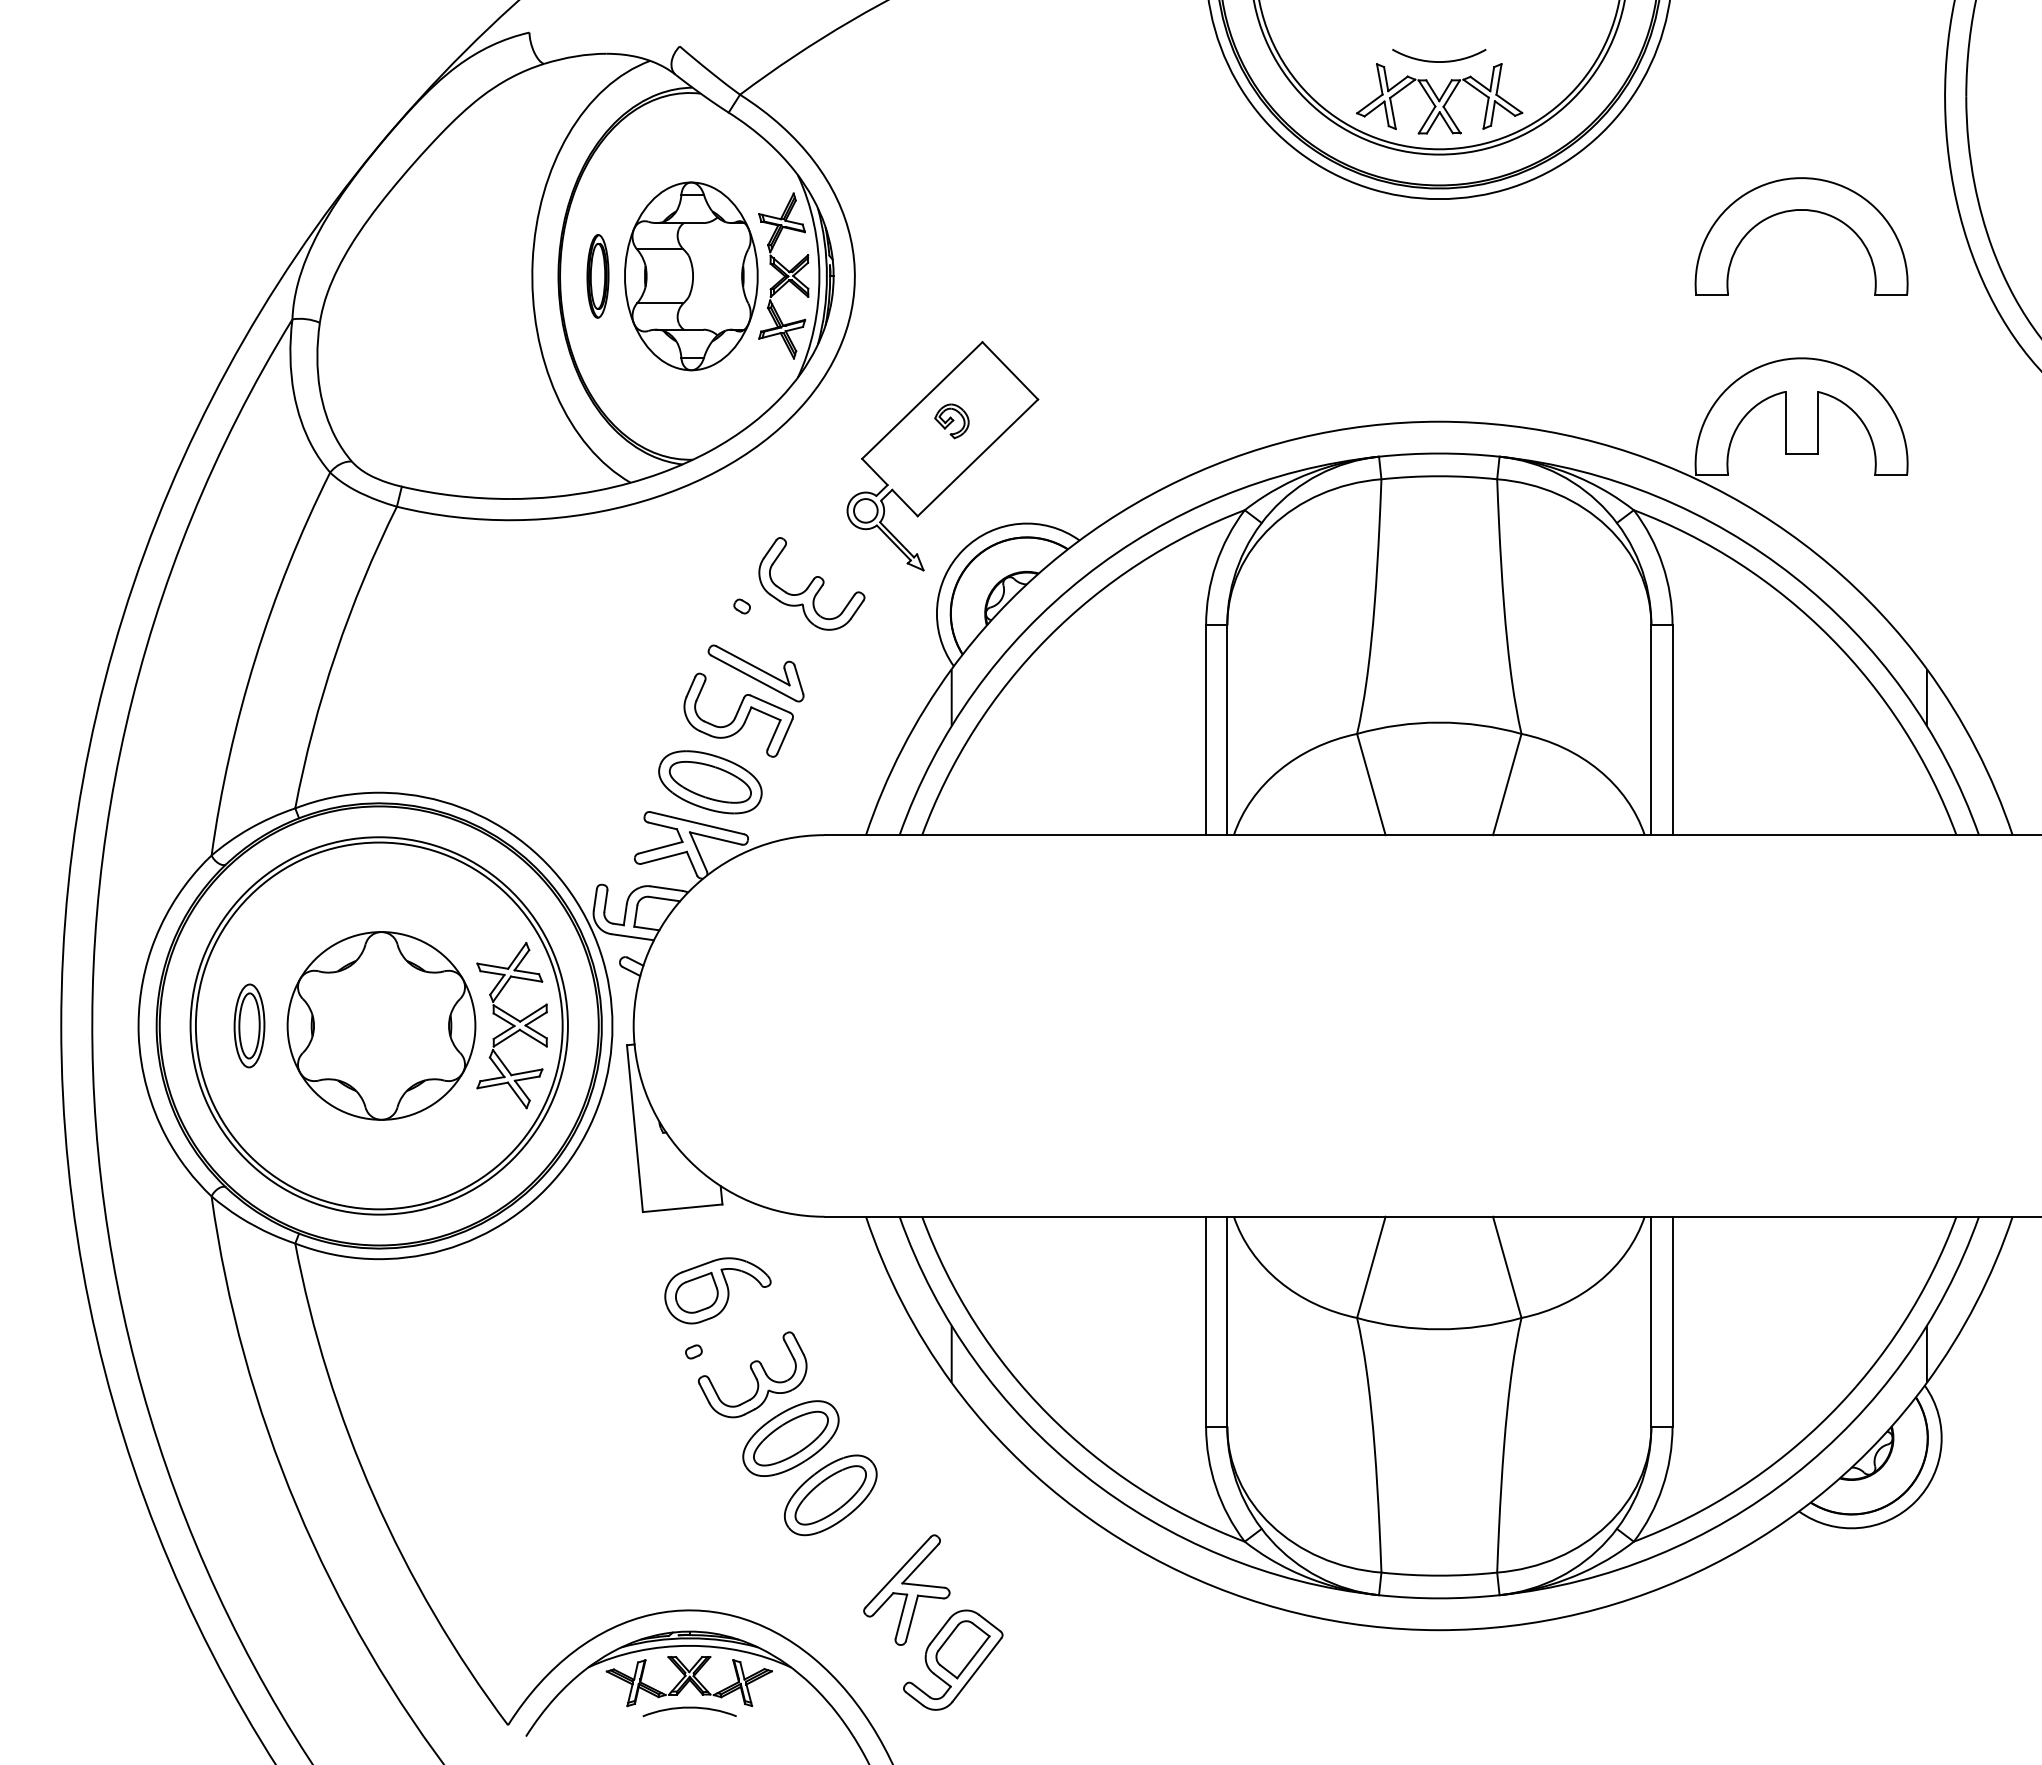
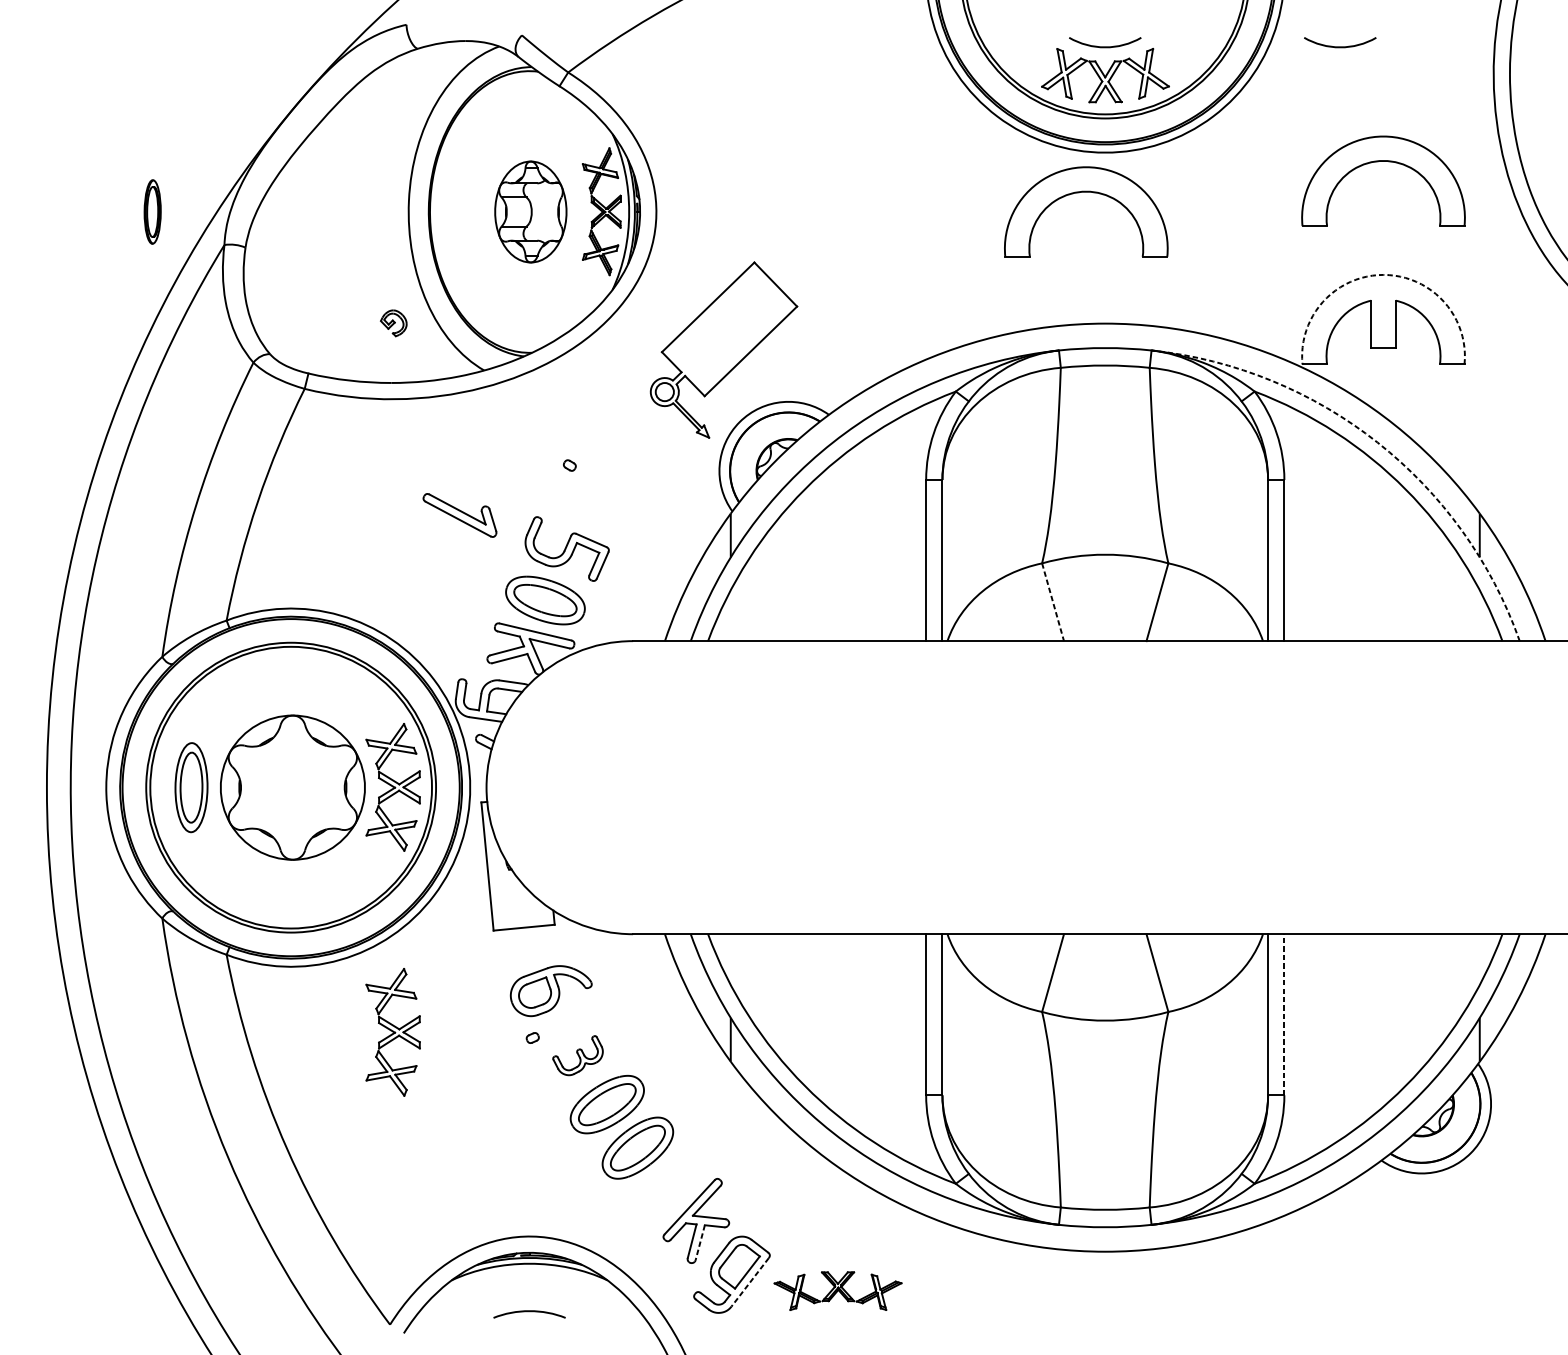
arc: (1745, 61) -> (1340, 46), added
part: (1408, 251) -> (1081, 192), added
part: (597, 276) -> (152, 212), moved
part: (691, 276) -> (530, 212), size x0.7
arc: (1801, 358) -> (1383, 275), solid -> dashed
part: (951, 421) -> (393, 323), moved
arc: (1793, 576) -> (1377, 442), solid -> dashed
part: (811, 583) -> (623, 447), removed
part: (755, 673) -> (459, 515), moved
line: (1371, 784) -> (1053, 602), solid -> dashed
part: (249, 1025) -> (191, 787), size x1.4
line: (1672, 1321) -> (1284, 1014), solid -> dashed
part: (511, 1344) -> (392, 1032), added
part: (752, 1374) -> (577, 1055), size x0.6
line: (911, 1618) -> (699, 1242), solid -> dashed
line: (976, 1670) -> (749, 1282), solid -> dashed
part: (688, 1681) -> (837, 1291), moved

